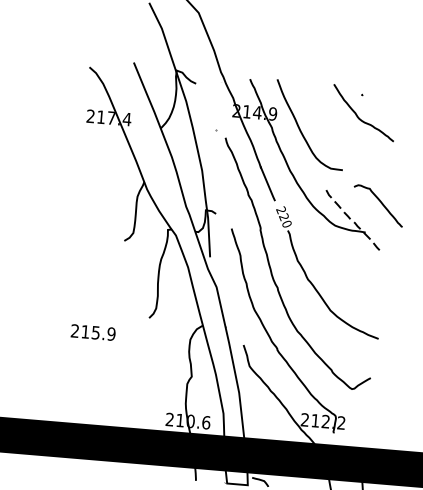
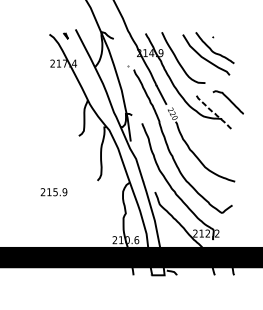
line: (116, 71) -> (65, 35), added
curve: (344, 127) -> (204, 57), added
text: (92, 333) -> (53, 192), moved

